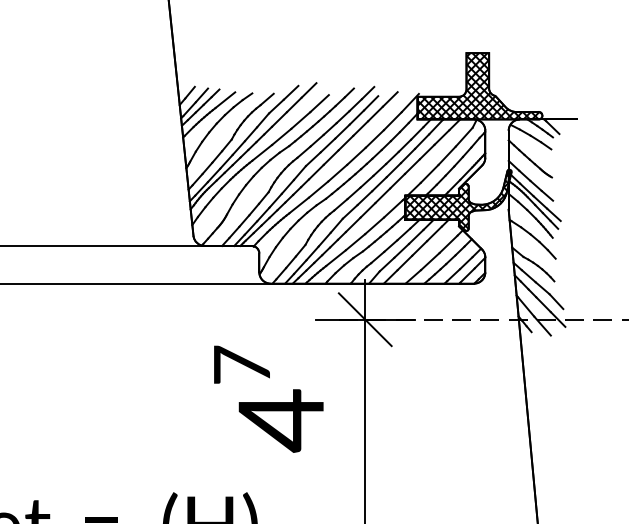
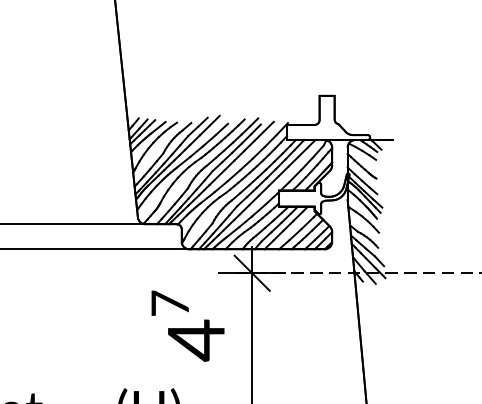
hatch: (479, 85) -> (328, 117), removed
hatch: (457, 199) -> (313, 193), removed

